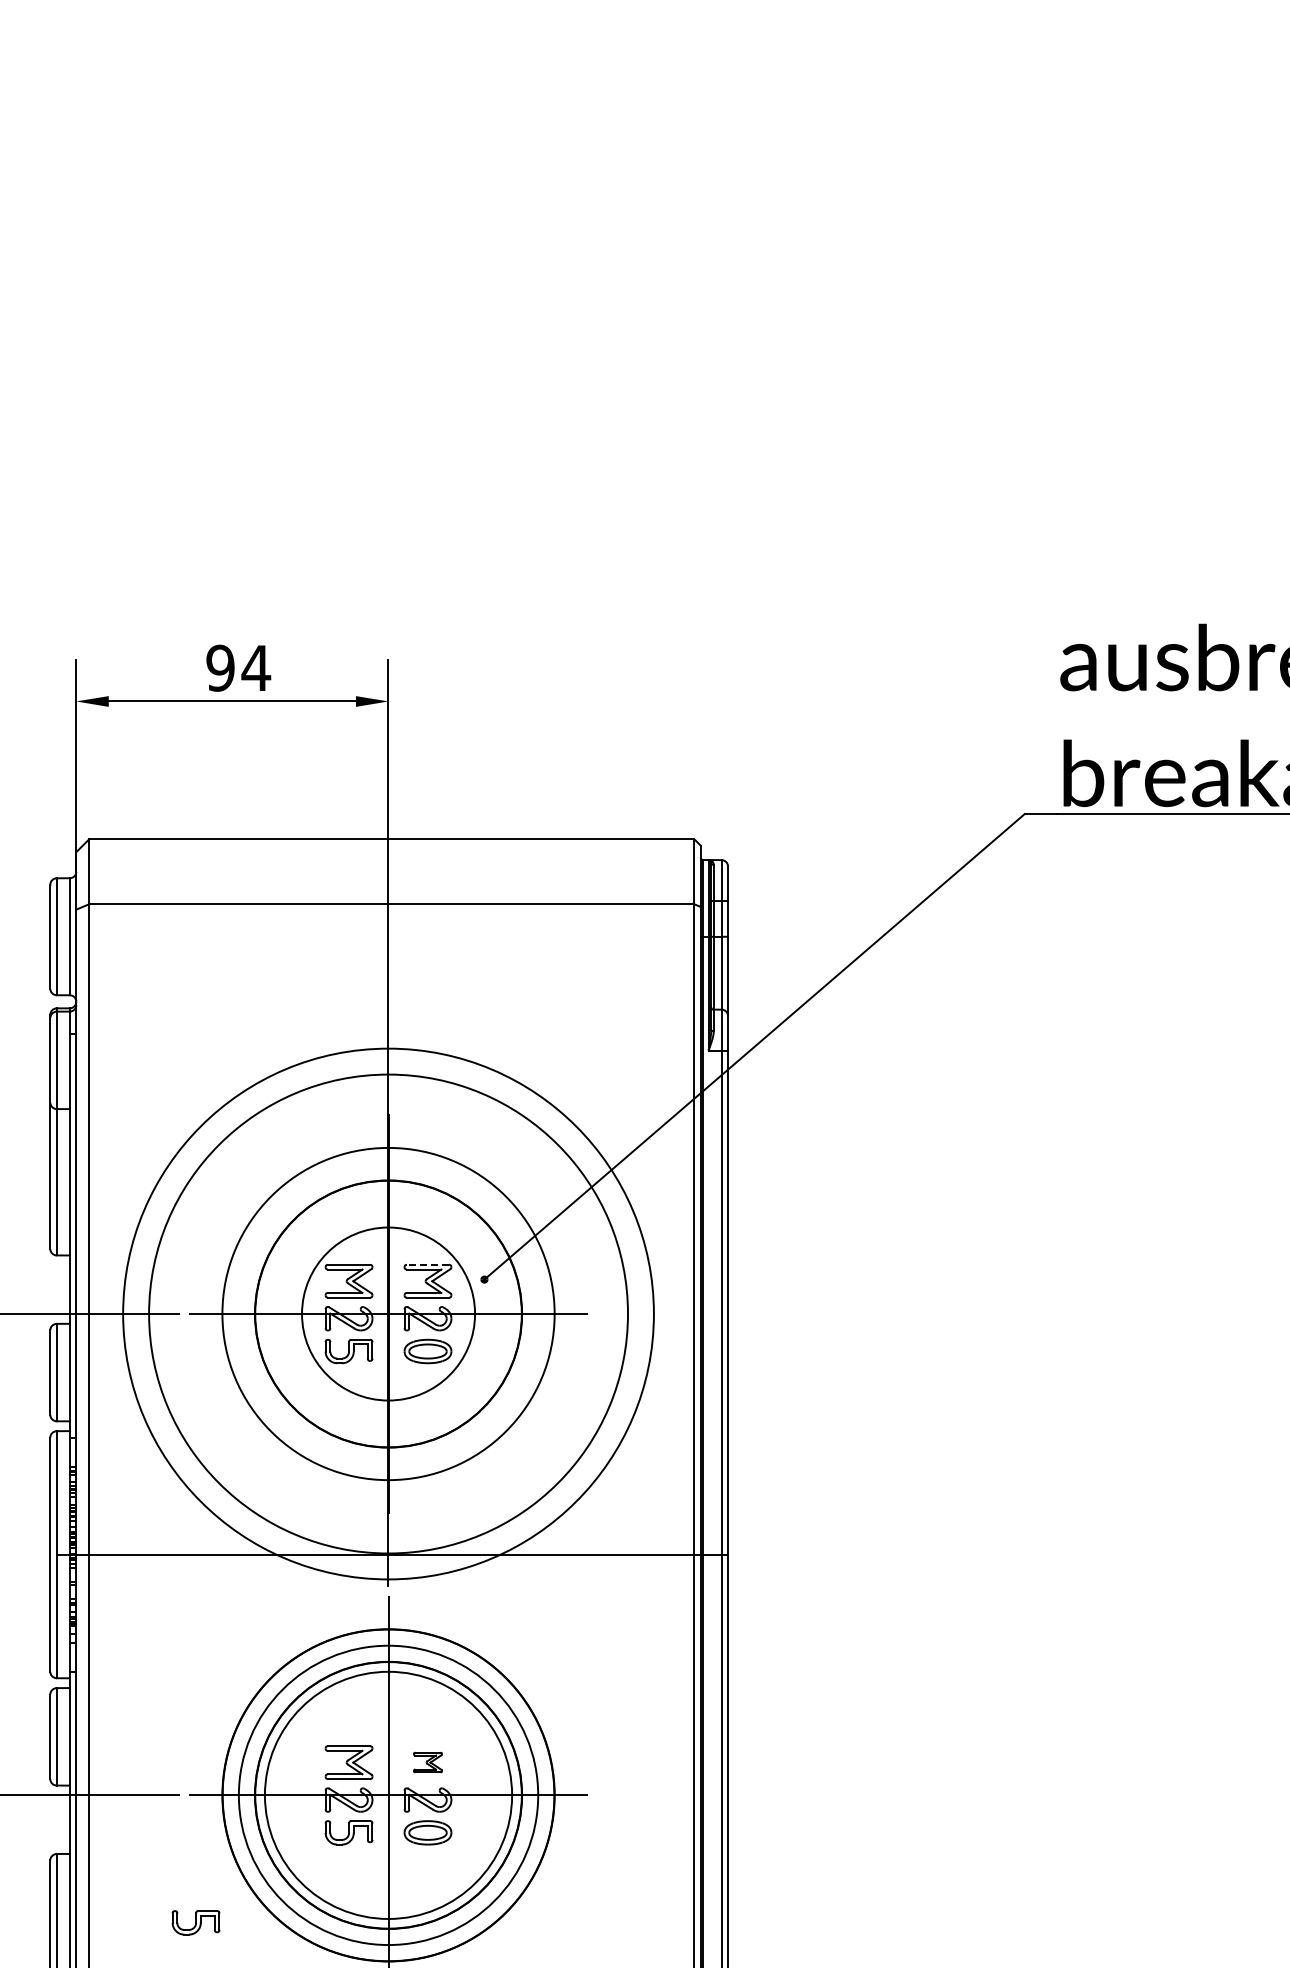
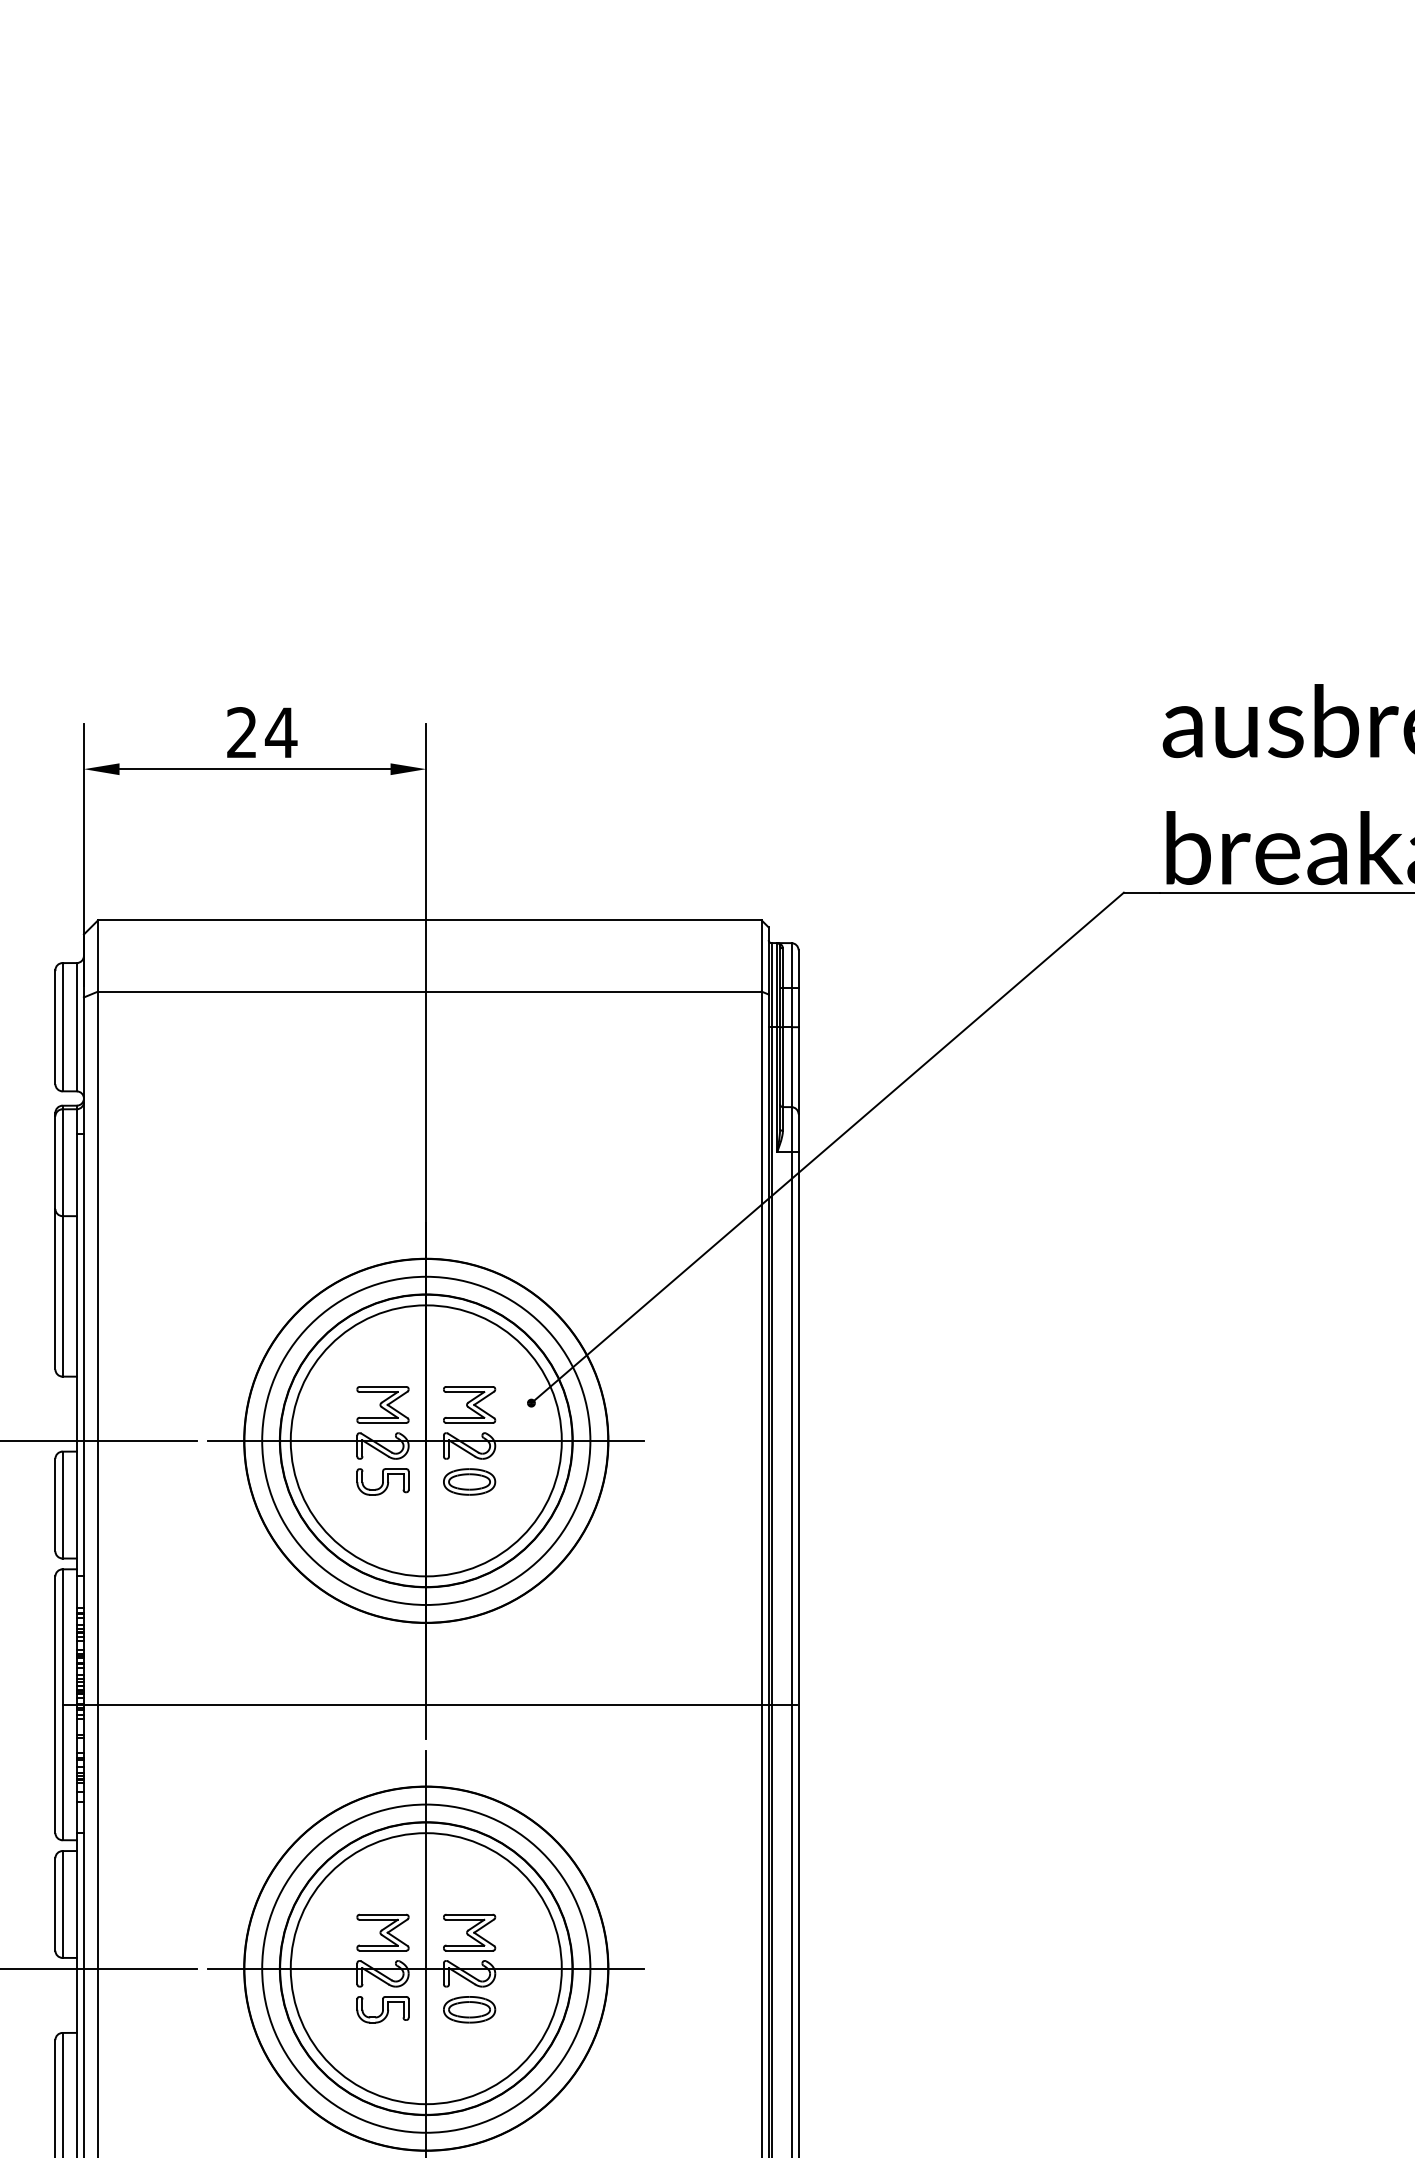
text: (220, 667) -> (242, 731), 94 -> 24
line: (427, 1264) -> (469, 1386), dashed -> solid
circle: (388, 1313) -> (426, 1440), size x0.62
circle: (388, 1313) -> (426, 1440), size x0.62
circle: (388, 1313) -> (426, 1440), size x1.43
part: (427, 1762) -> (469, 1932), size x1.67
part: (195, 1922) -> (214, 2108), removed

